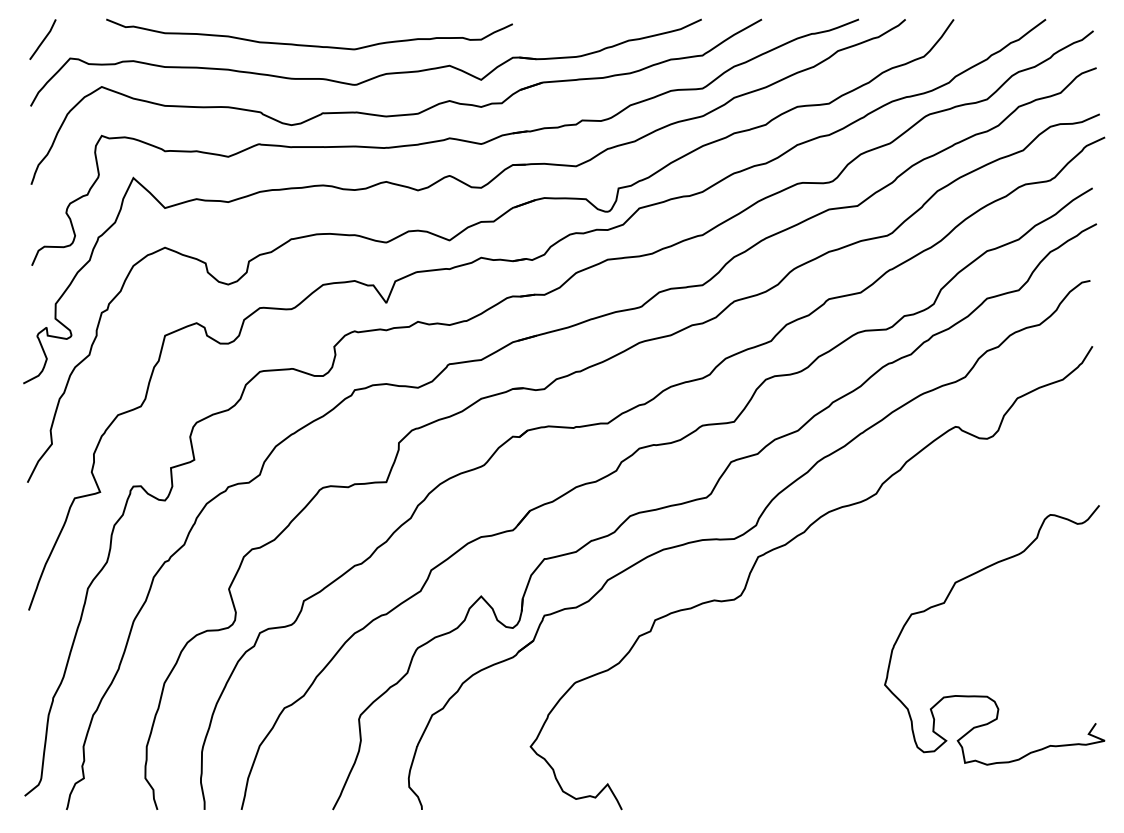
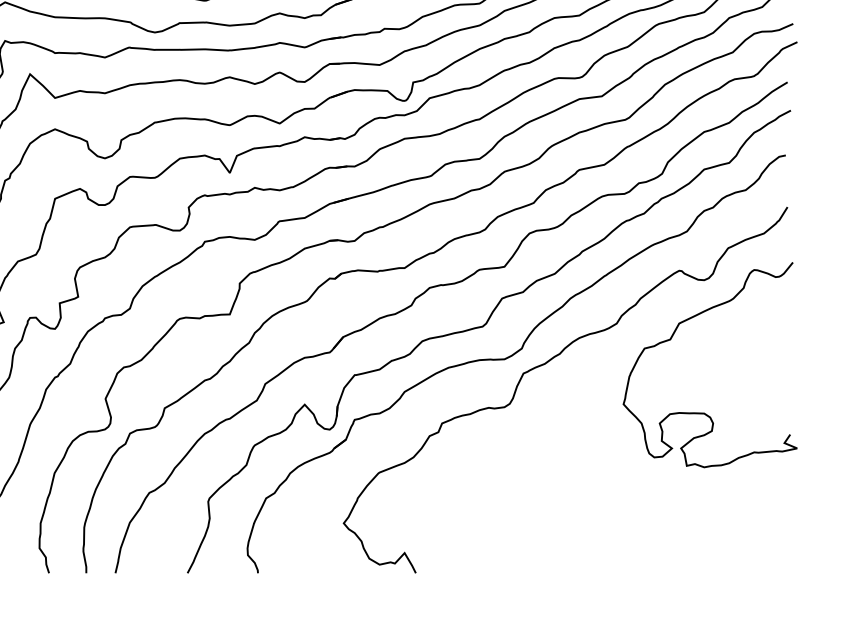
curve: (945, 602) -> (671, 339), moved

